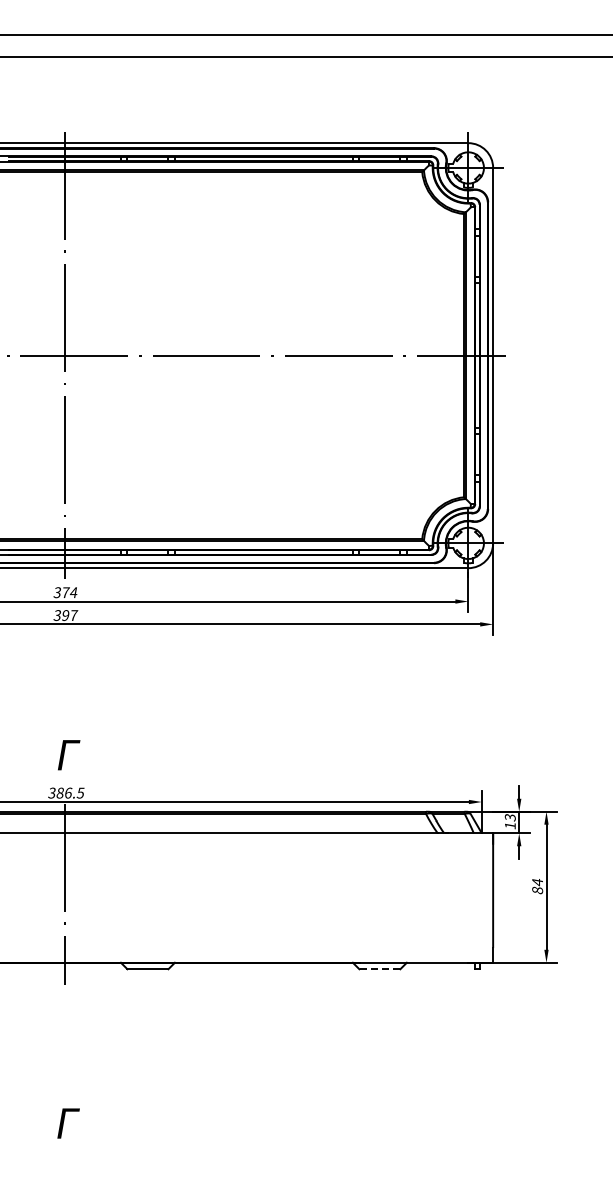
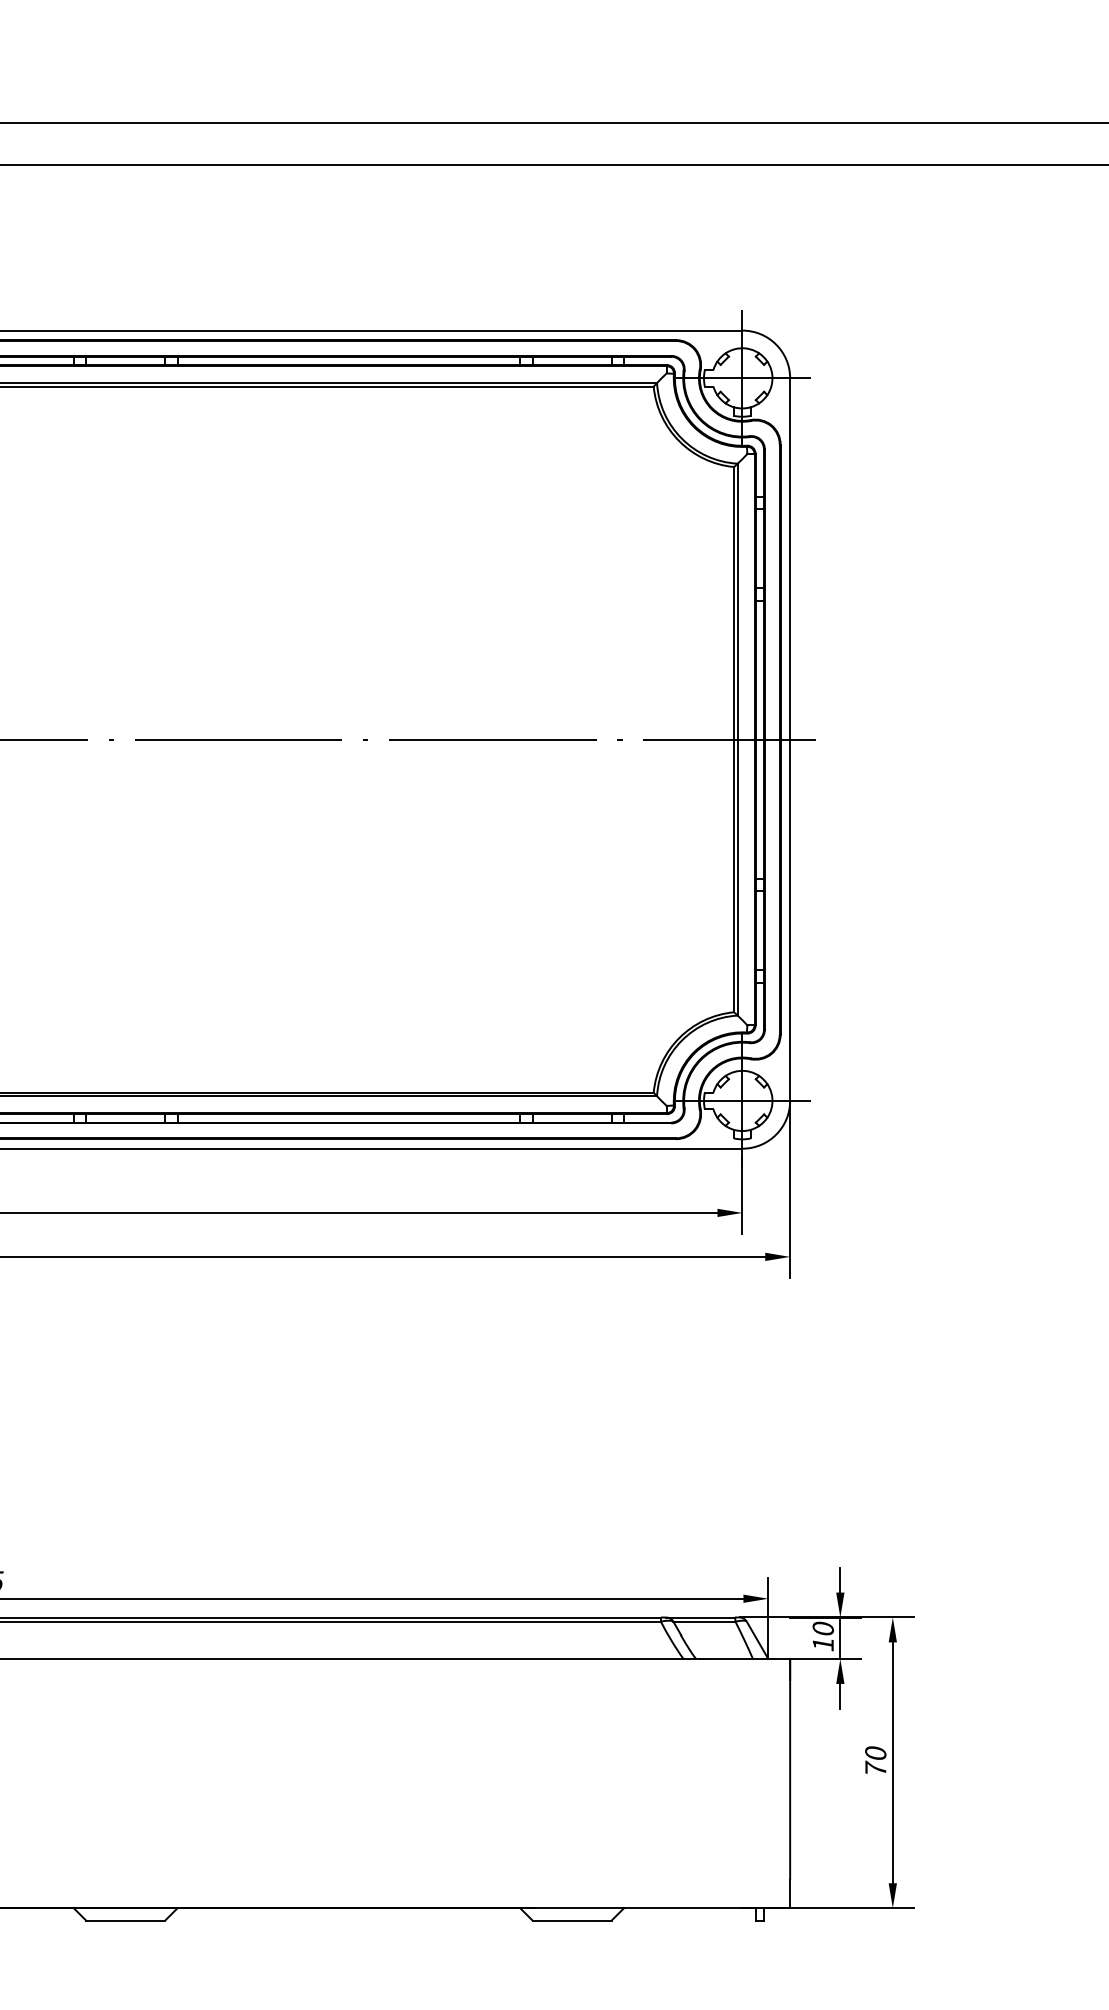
text: (510, 817) -> (823, 1628), 13 -> 10
text: (537, 886) -> (875, 1761), 84 -> 70
line: (379, 969) -> (571, 1921), dashed -> solid

